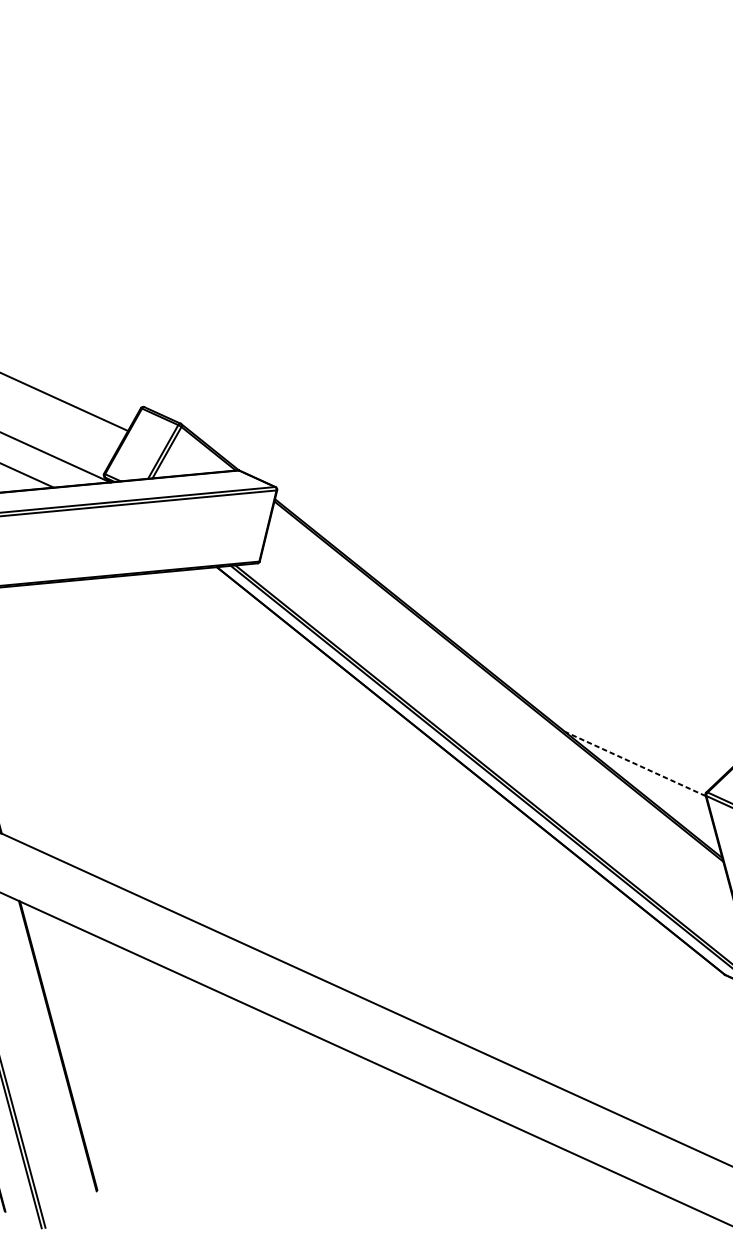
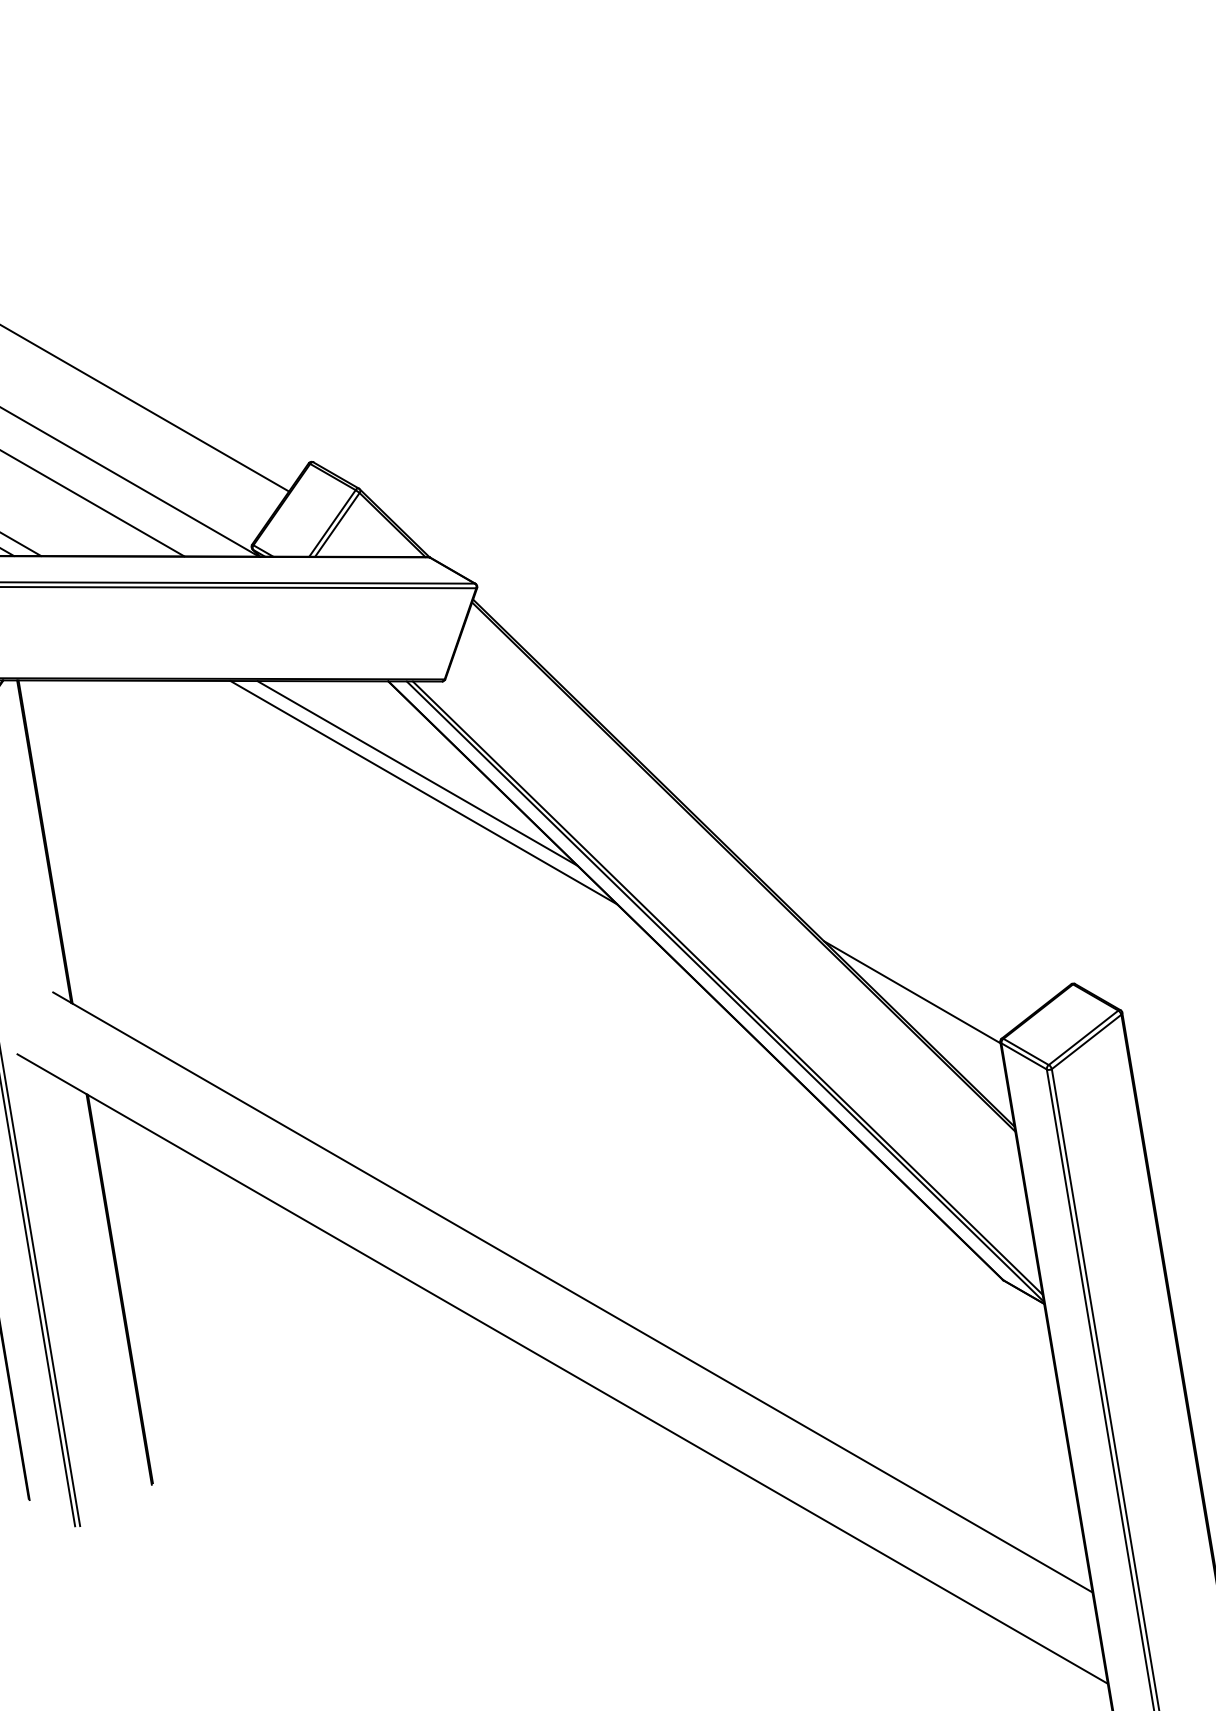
line: (245, 634) -> (417, 773), added
line: (251, 648) -> (423, 792), added
line: (635, 764) -> (912, 992), dashed -> solid

